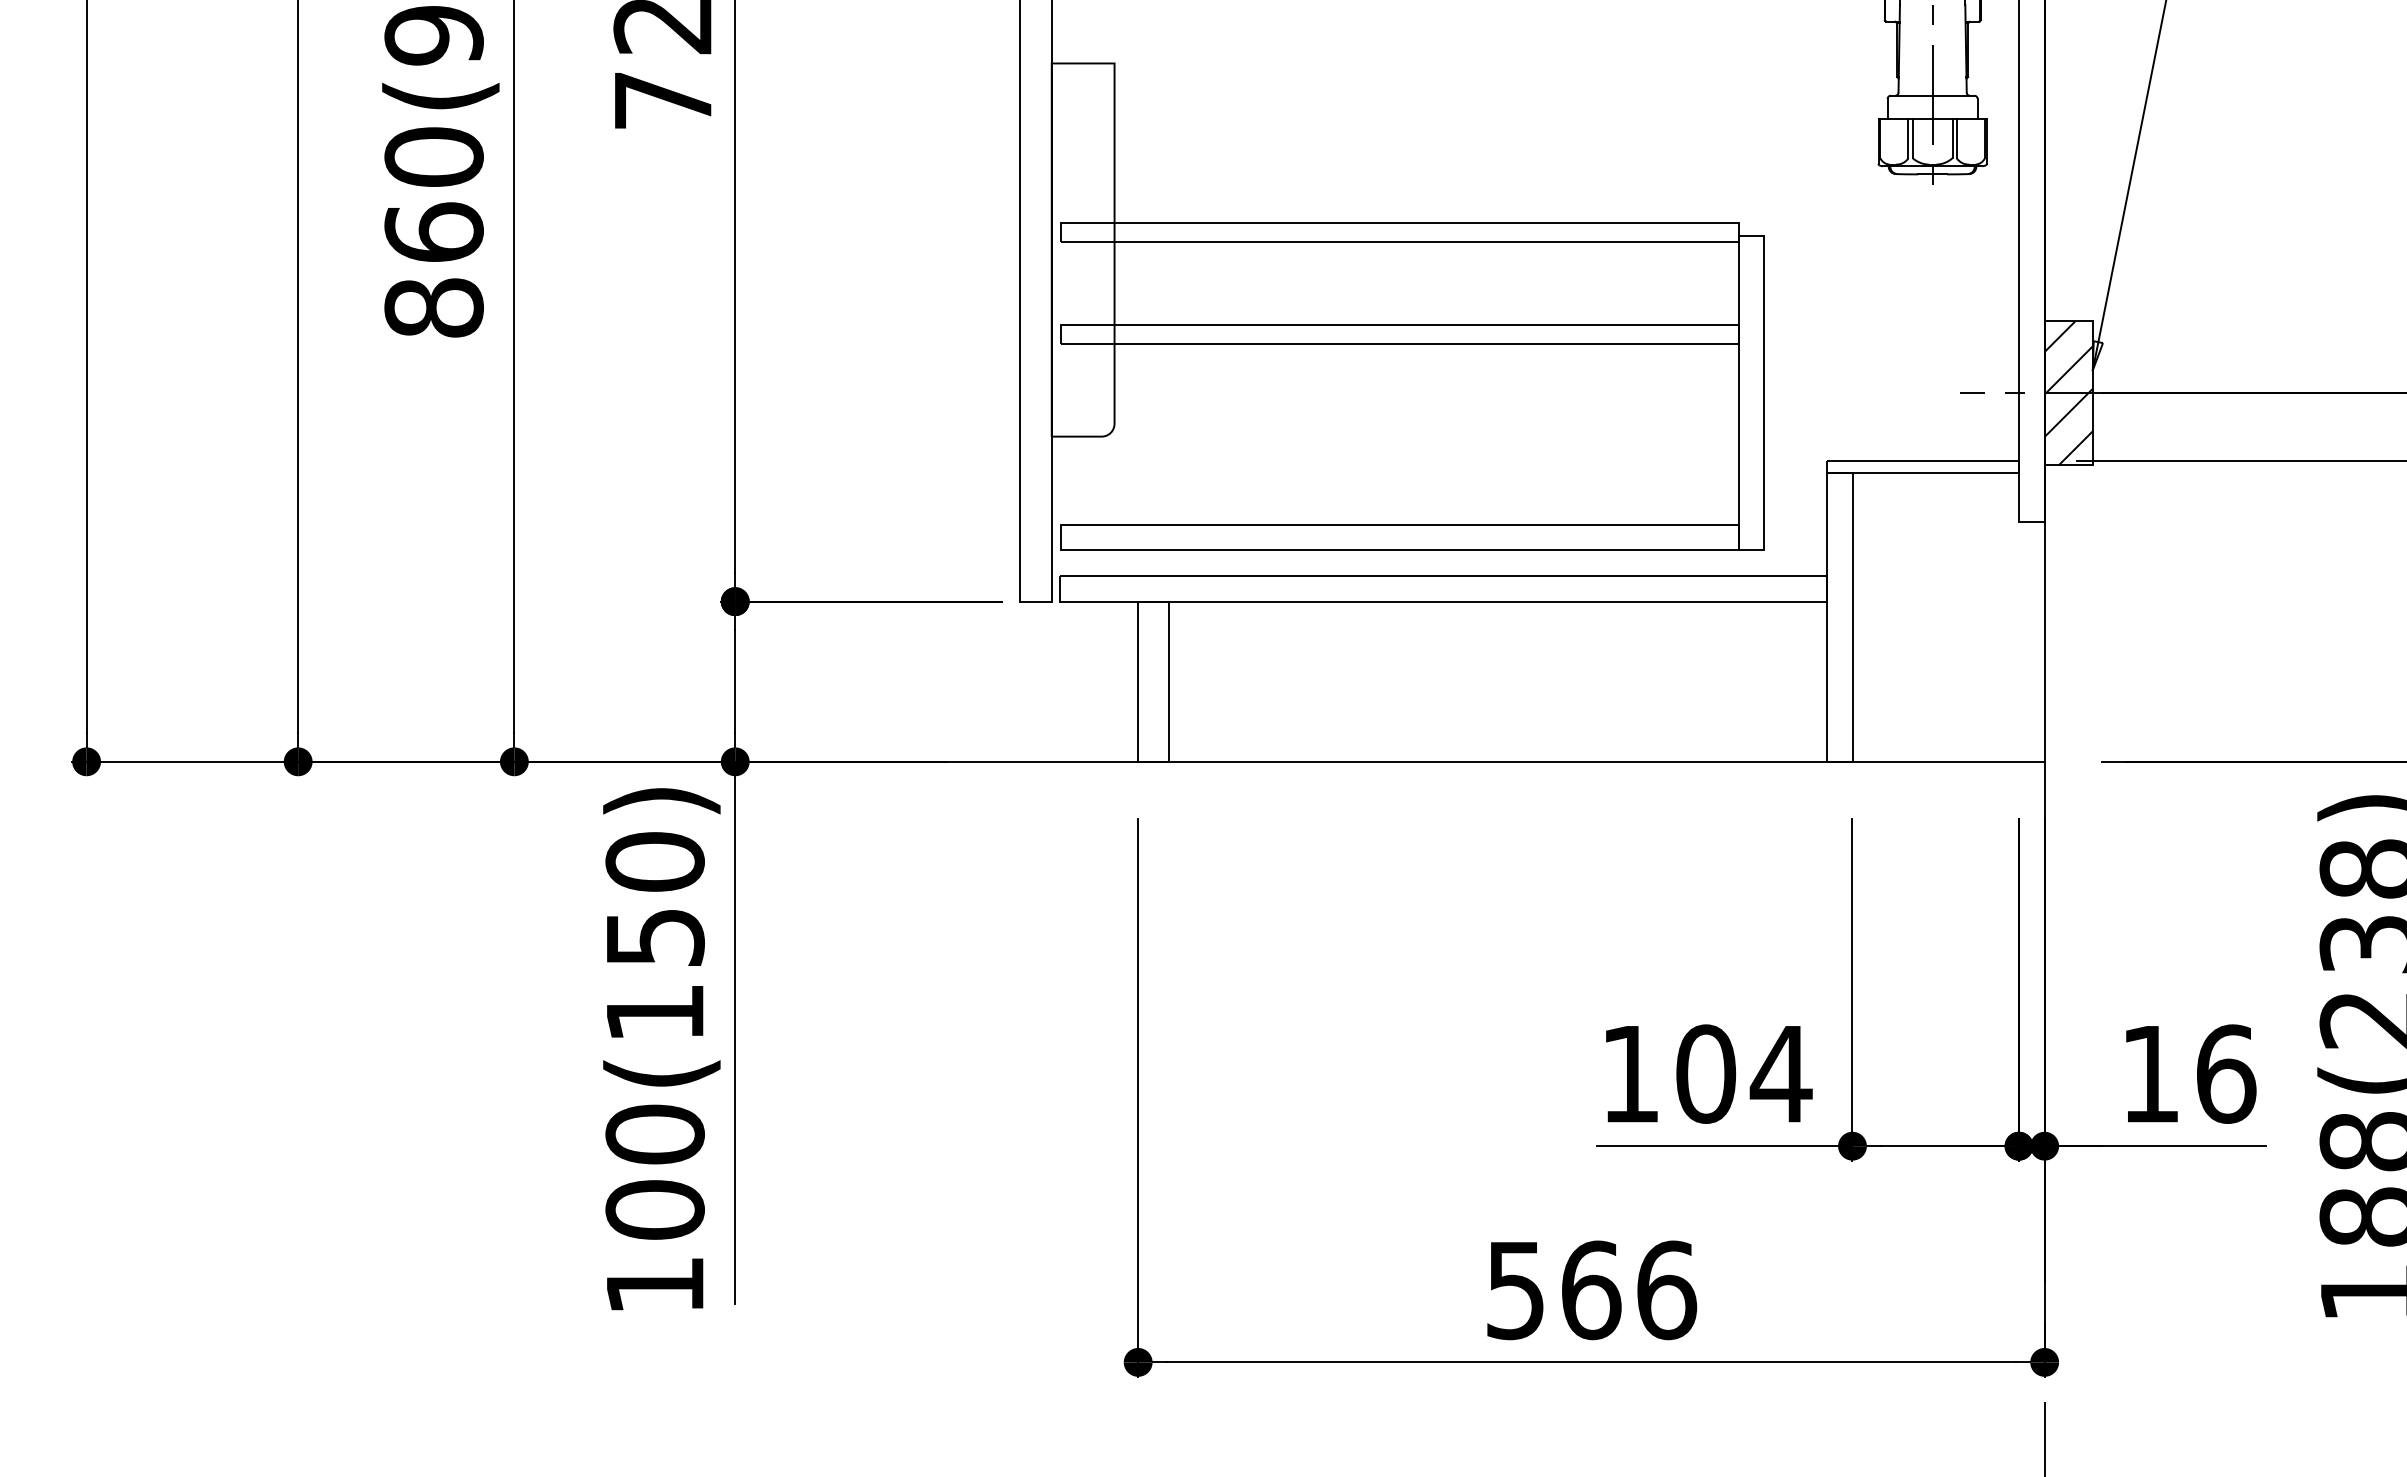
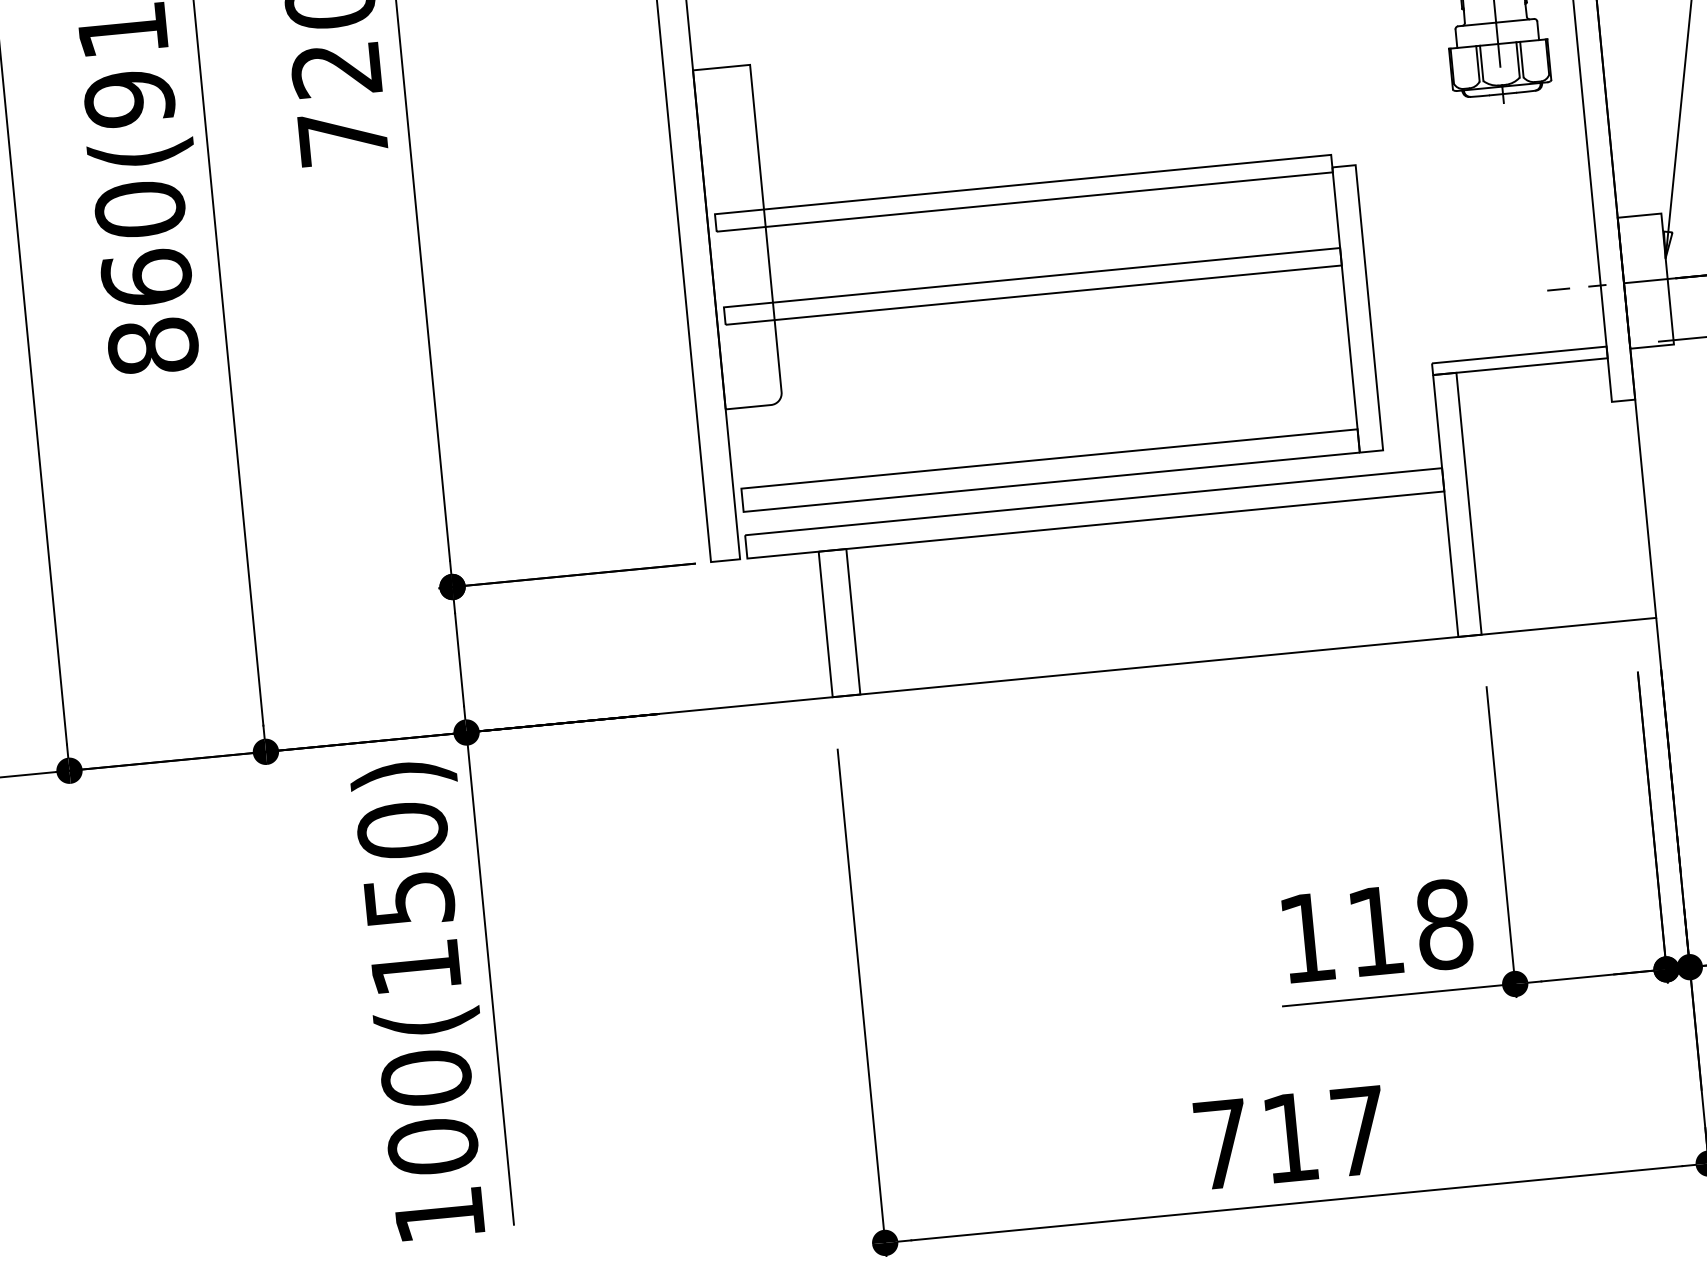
hatch: (2068, 393) -> (1645, 281), removed
text: (1744, 1073) -> (1410, 927), 104 -> 118
text: (1592, 1290) -> (1291, 1137), 566 -> 717

